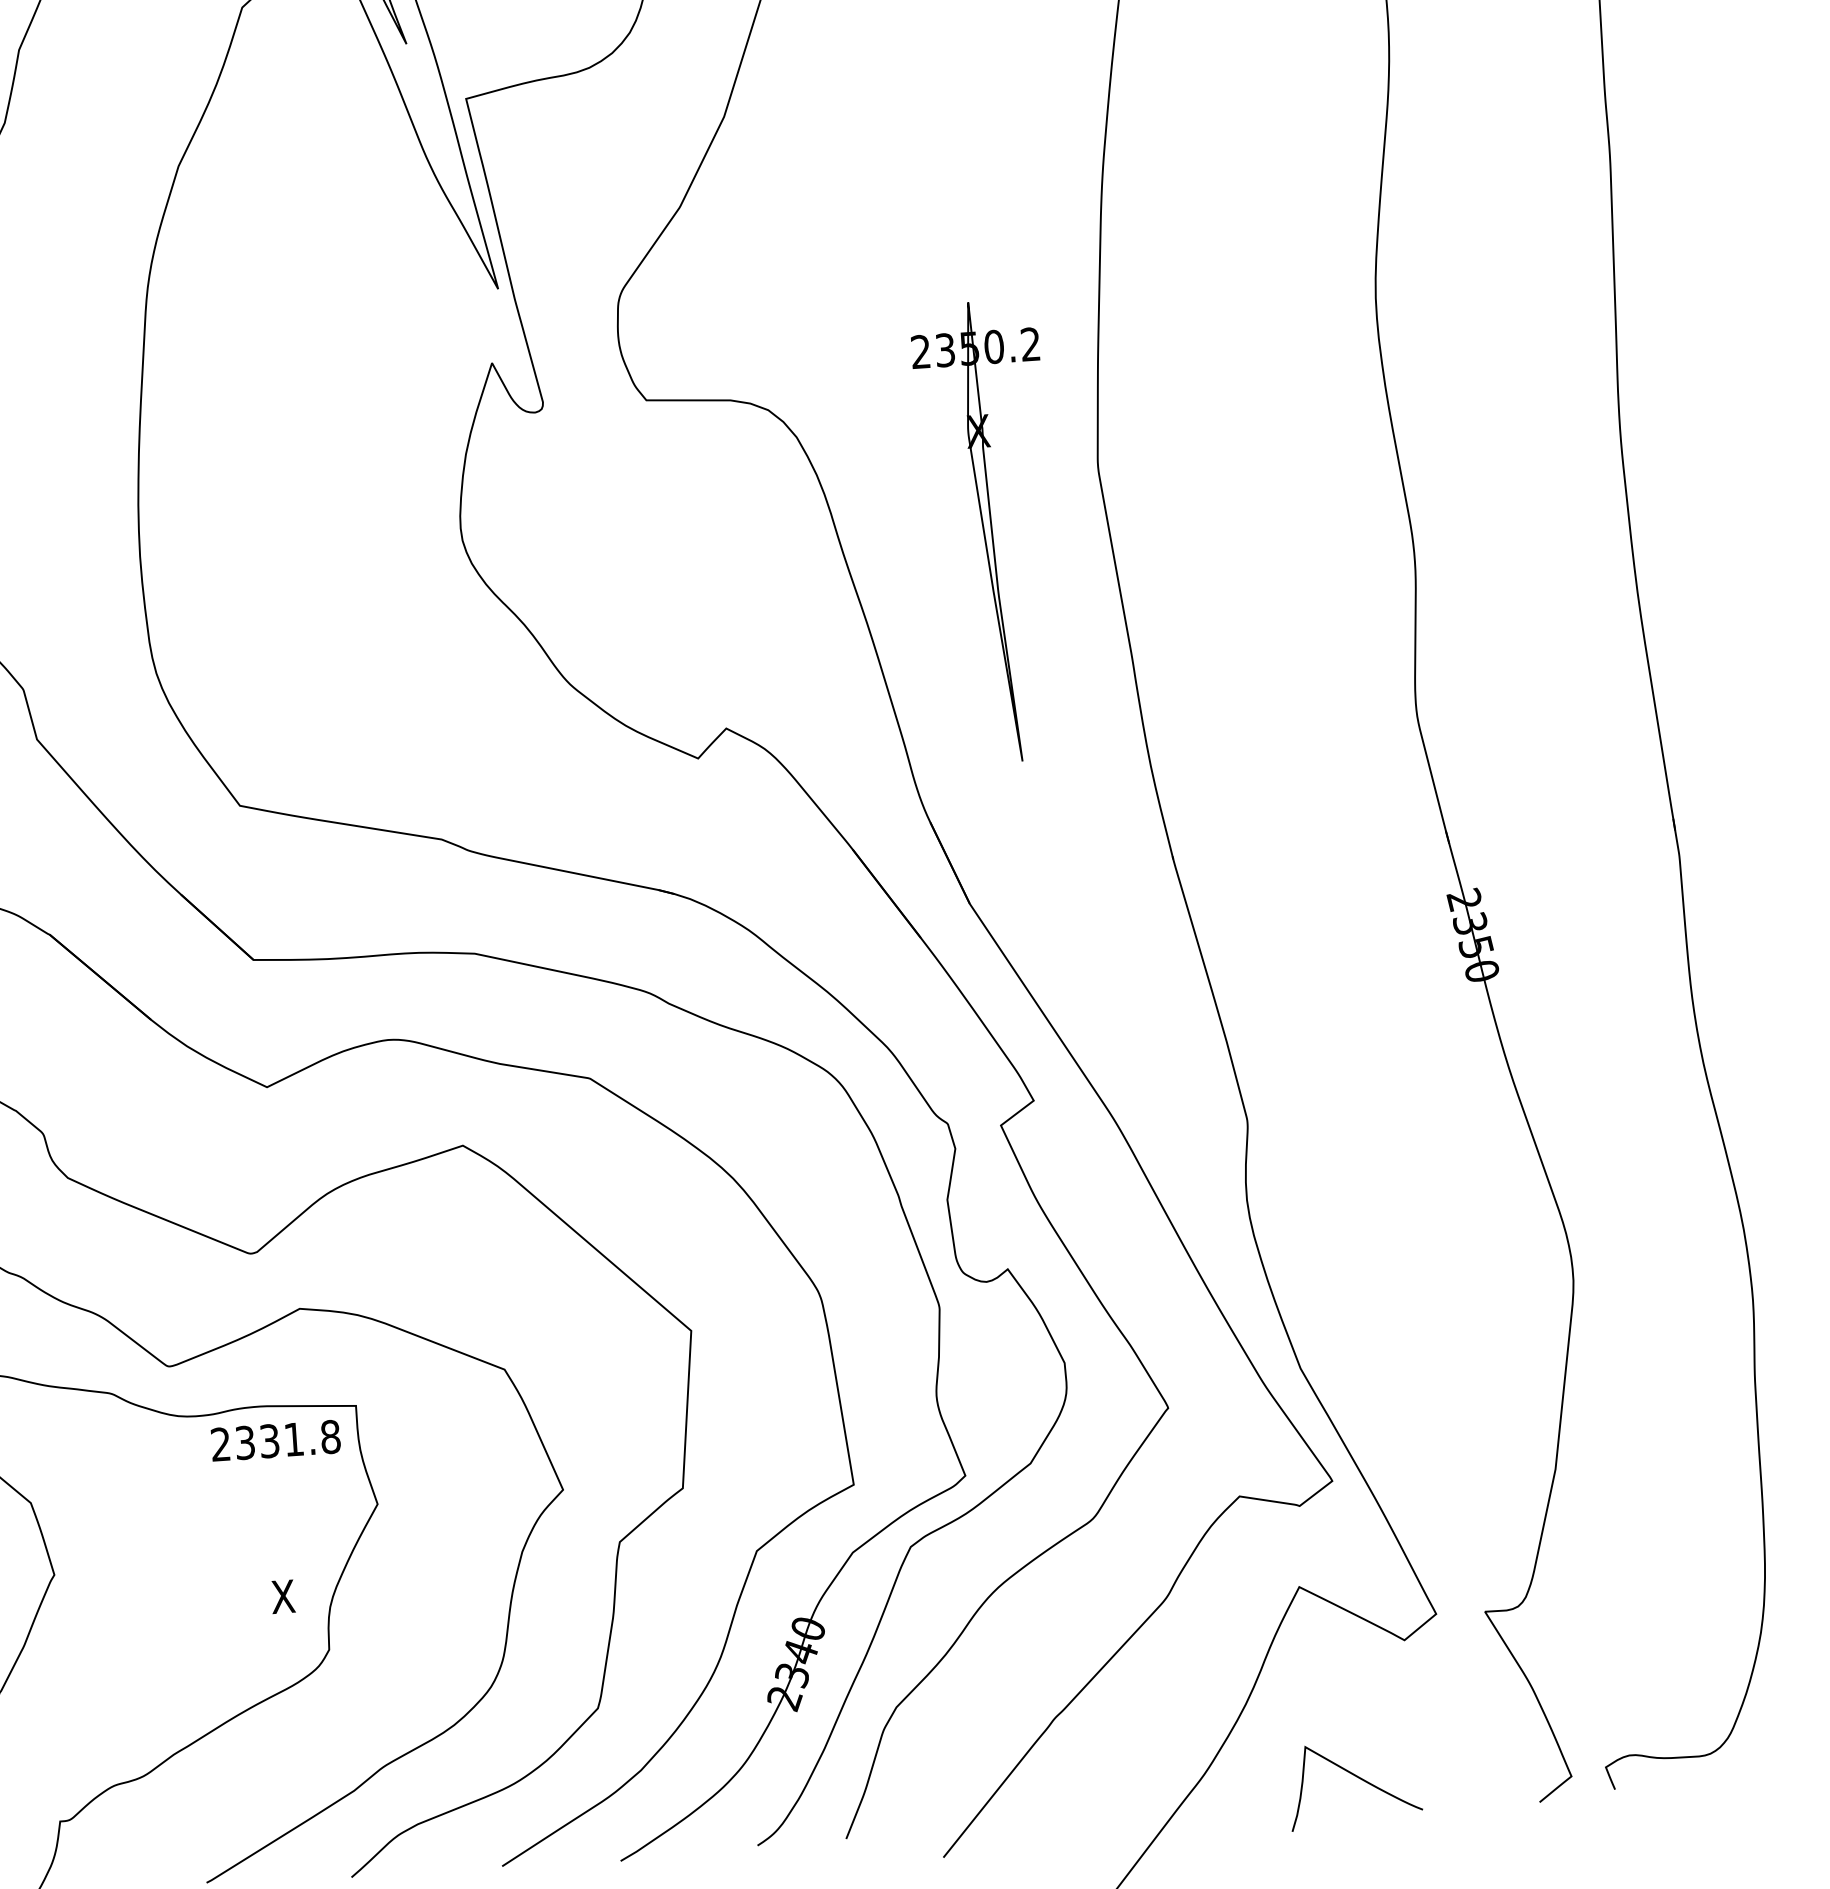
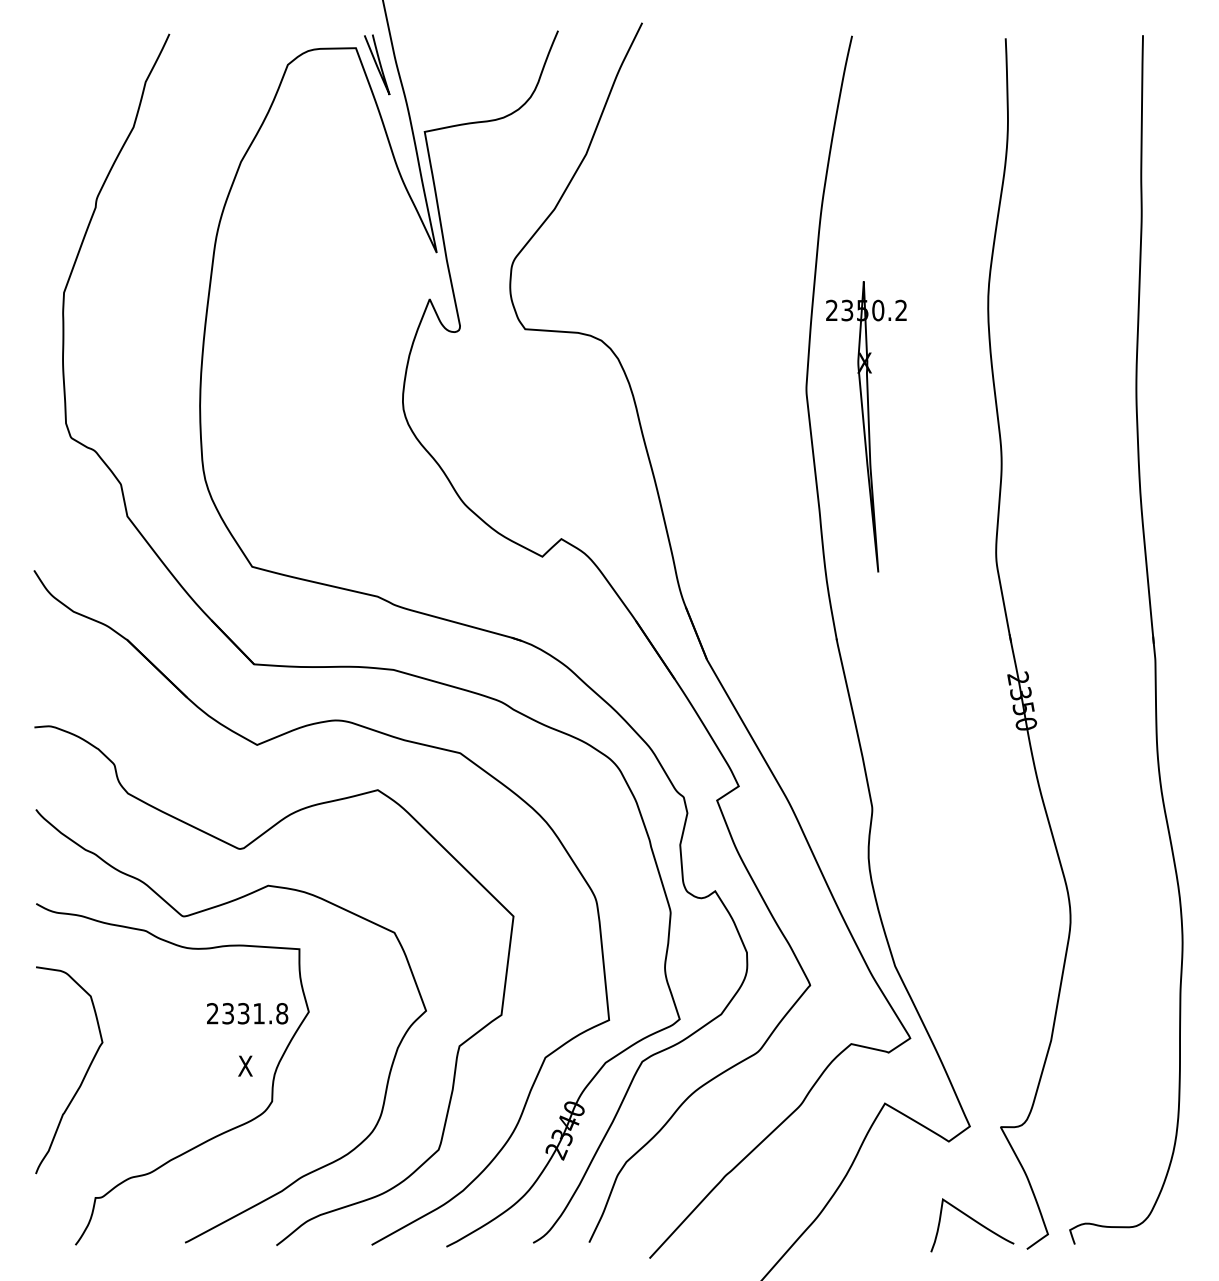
part: (988, 531) -> (866, 426), moved
text: (275, 1440) -> (247, 1013), moved
curve: (1359, 1779) -> (975, 1222), moved

